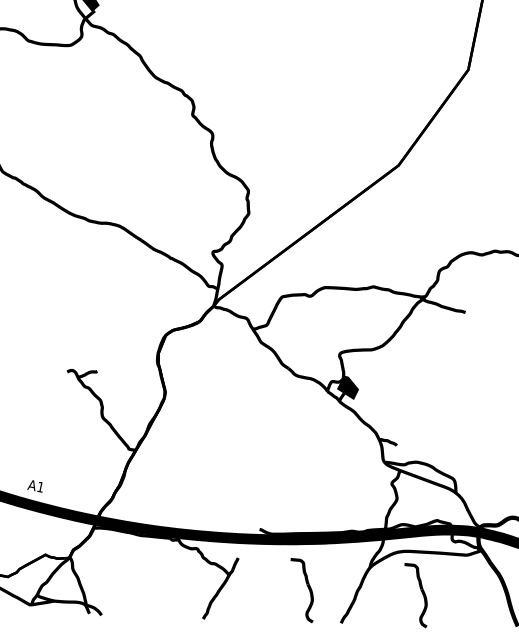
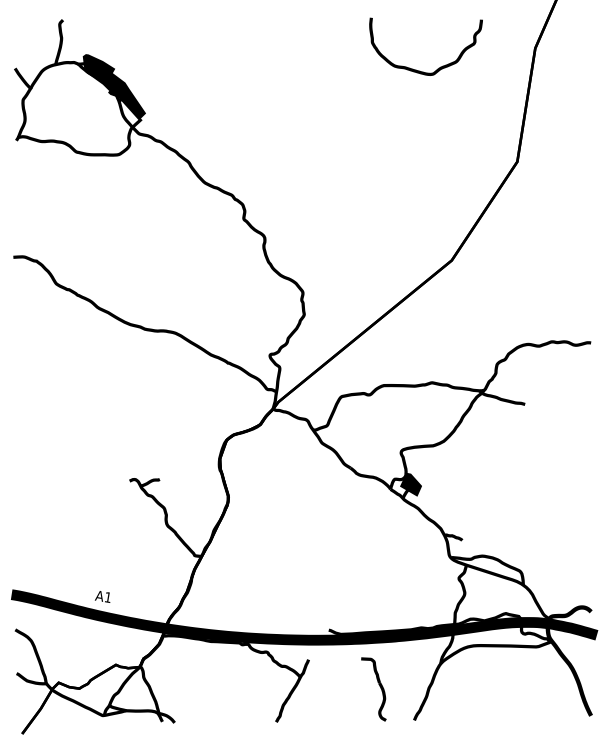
part: (421, 592) -> (493, 686), removed

